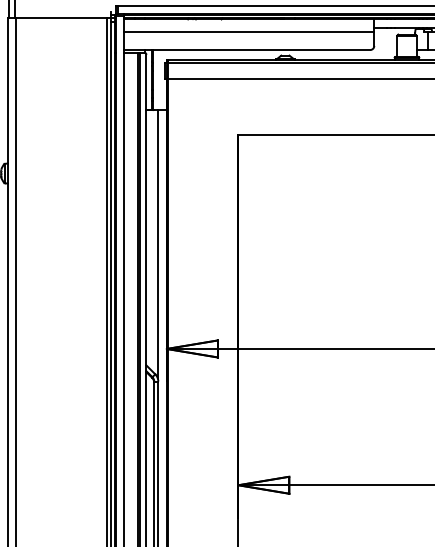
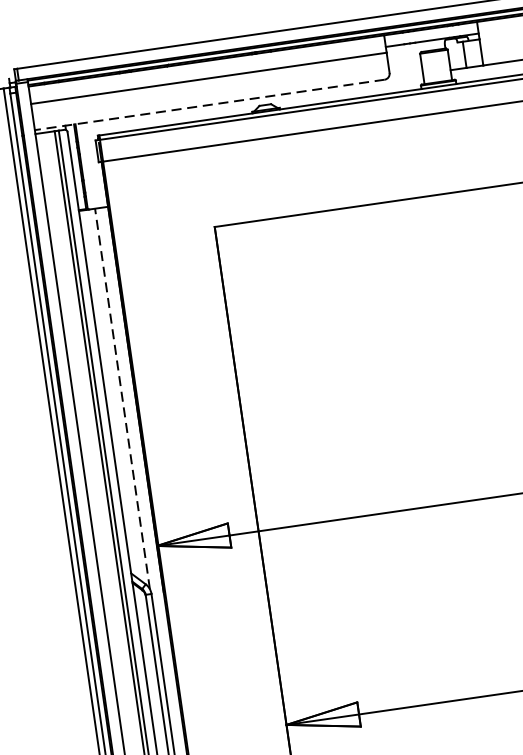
line: (246, 50) -> (209, 105), solid -> dashed
line: (157, 244) -> (122, 399), solid -> dashed

